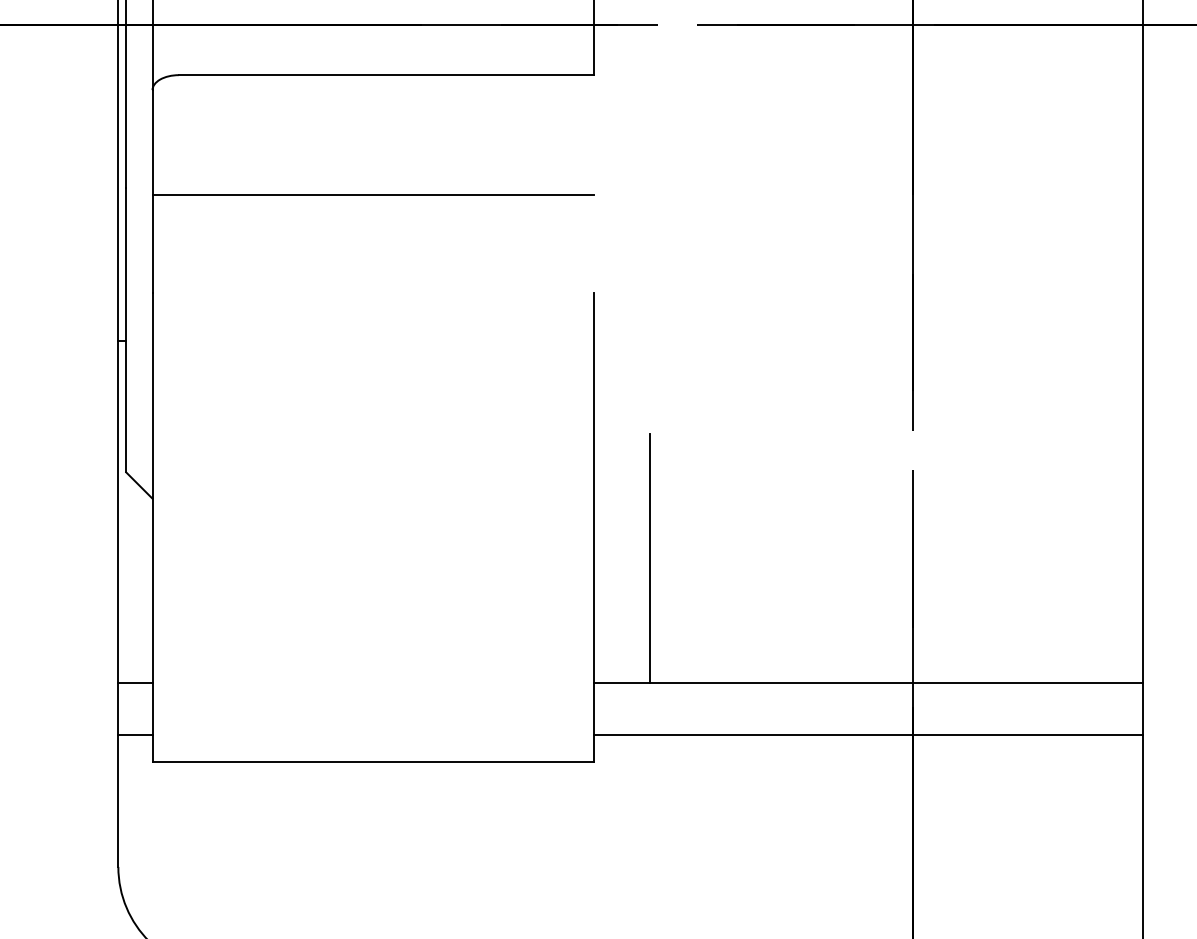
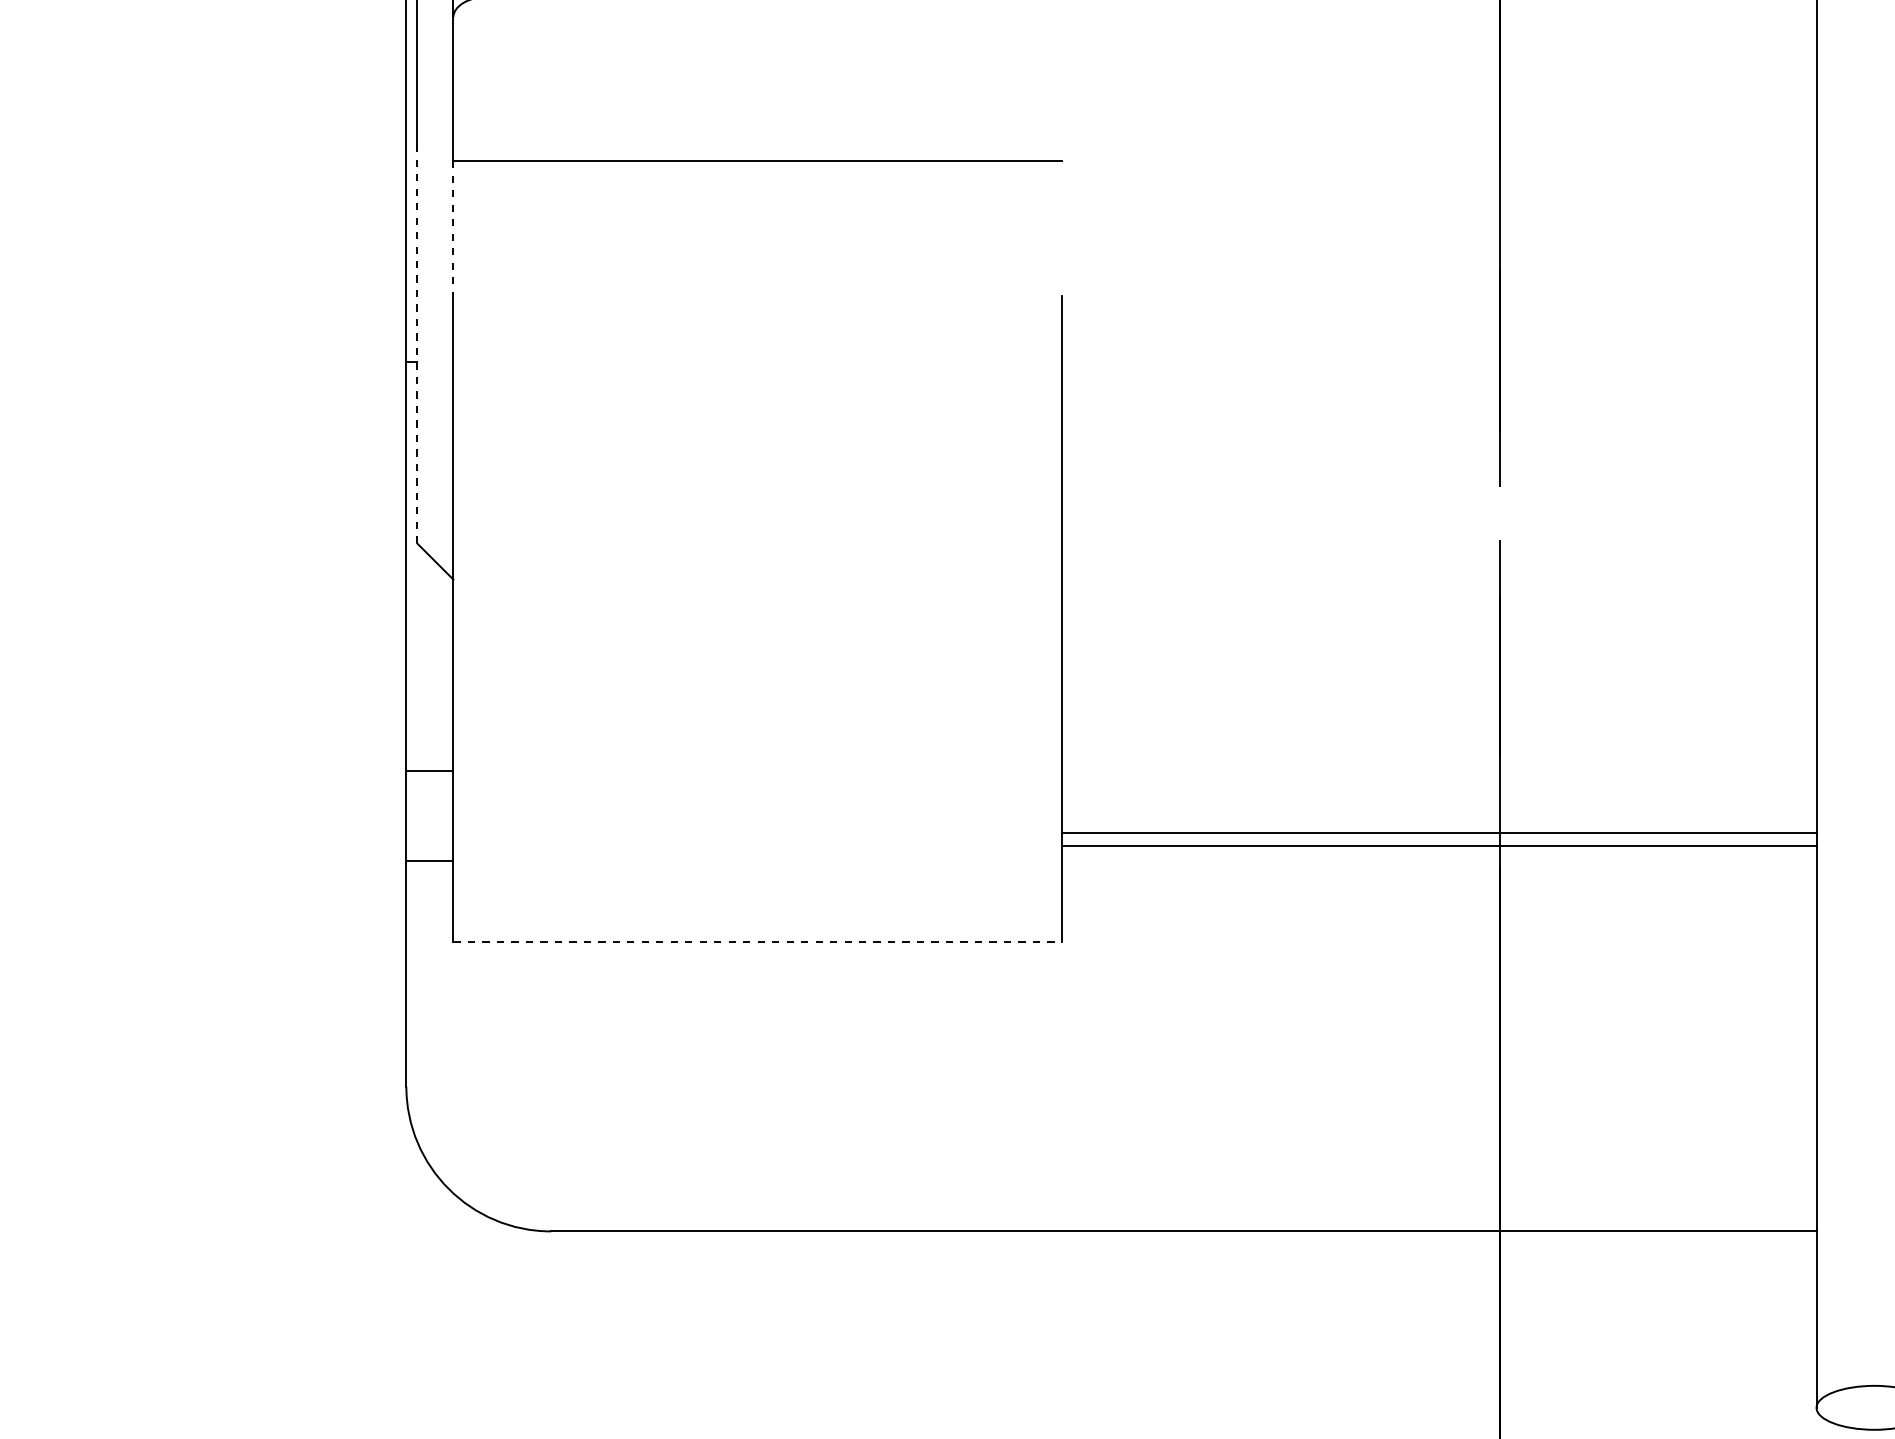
line: (152, 244) -> (453, 229), solid -> dashed
line: (126, 330) -> (417, 347), solid -> dashed
line: (649, 558) -> (1137, 661), removed
line: (135, 683) -> (429, 771), moved
line: (135, 735) -> (429, 860), moved
line: (868, 735) -> (1438, 845), moved
line: (374, 761) -> (758, 941), solid -> dashed

